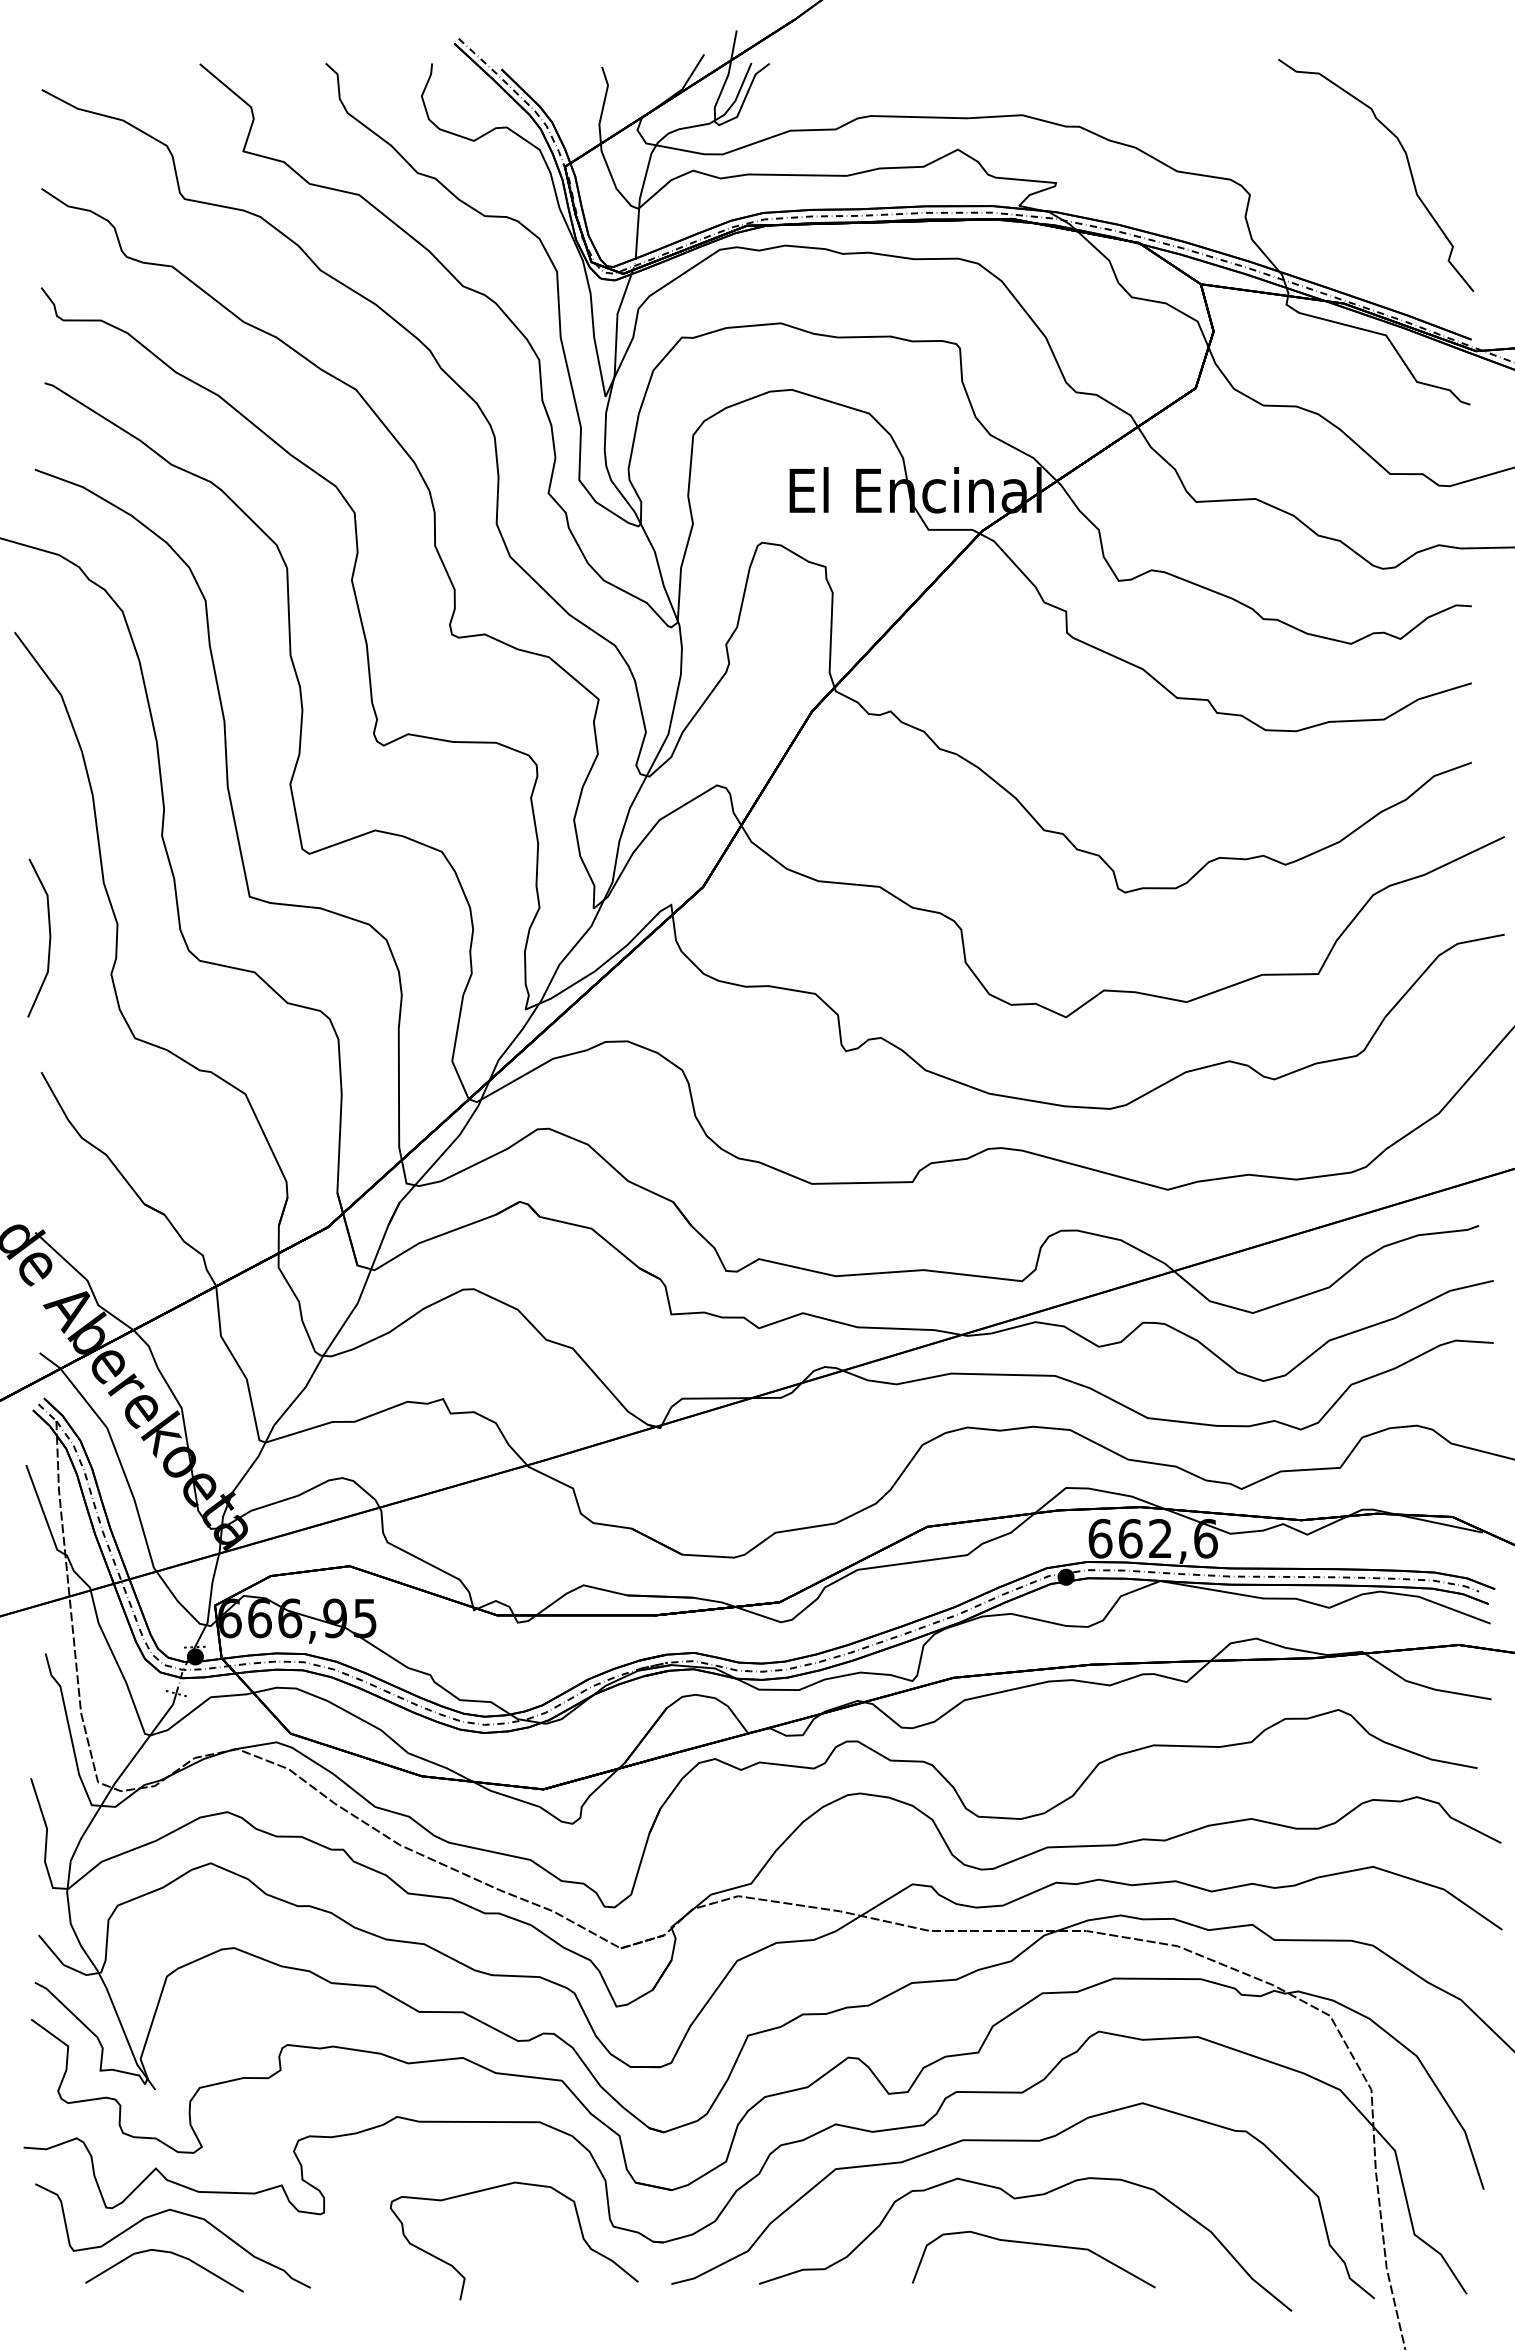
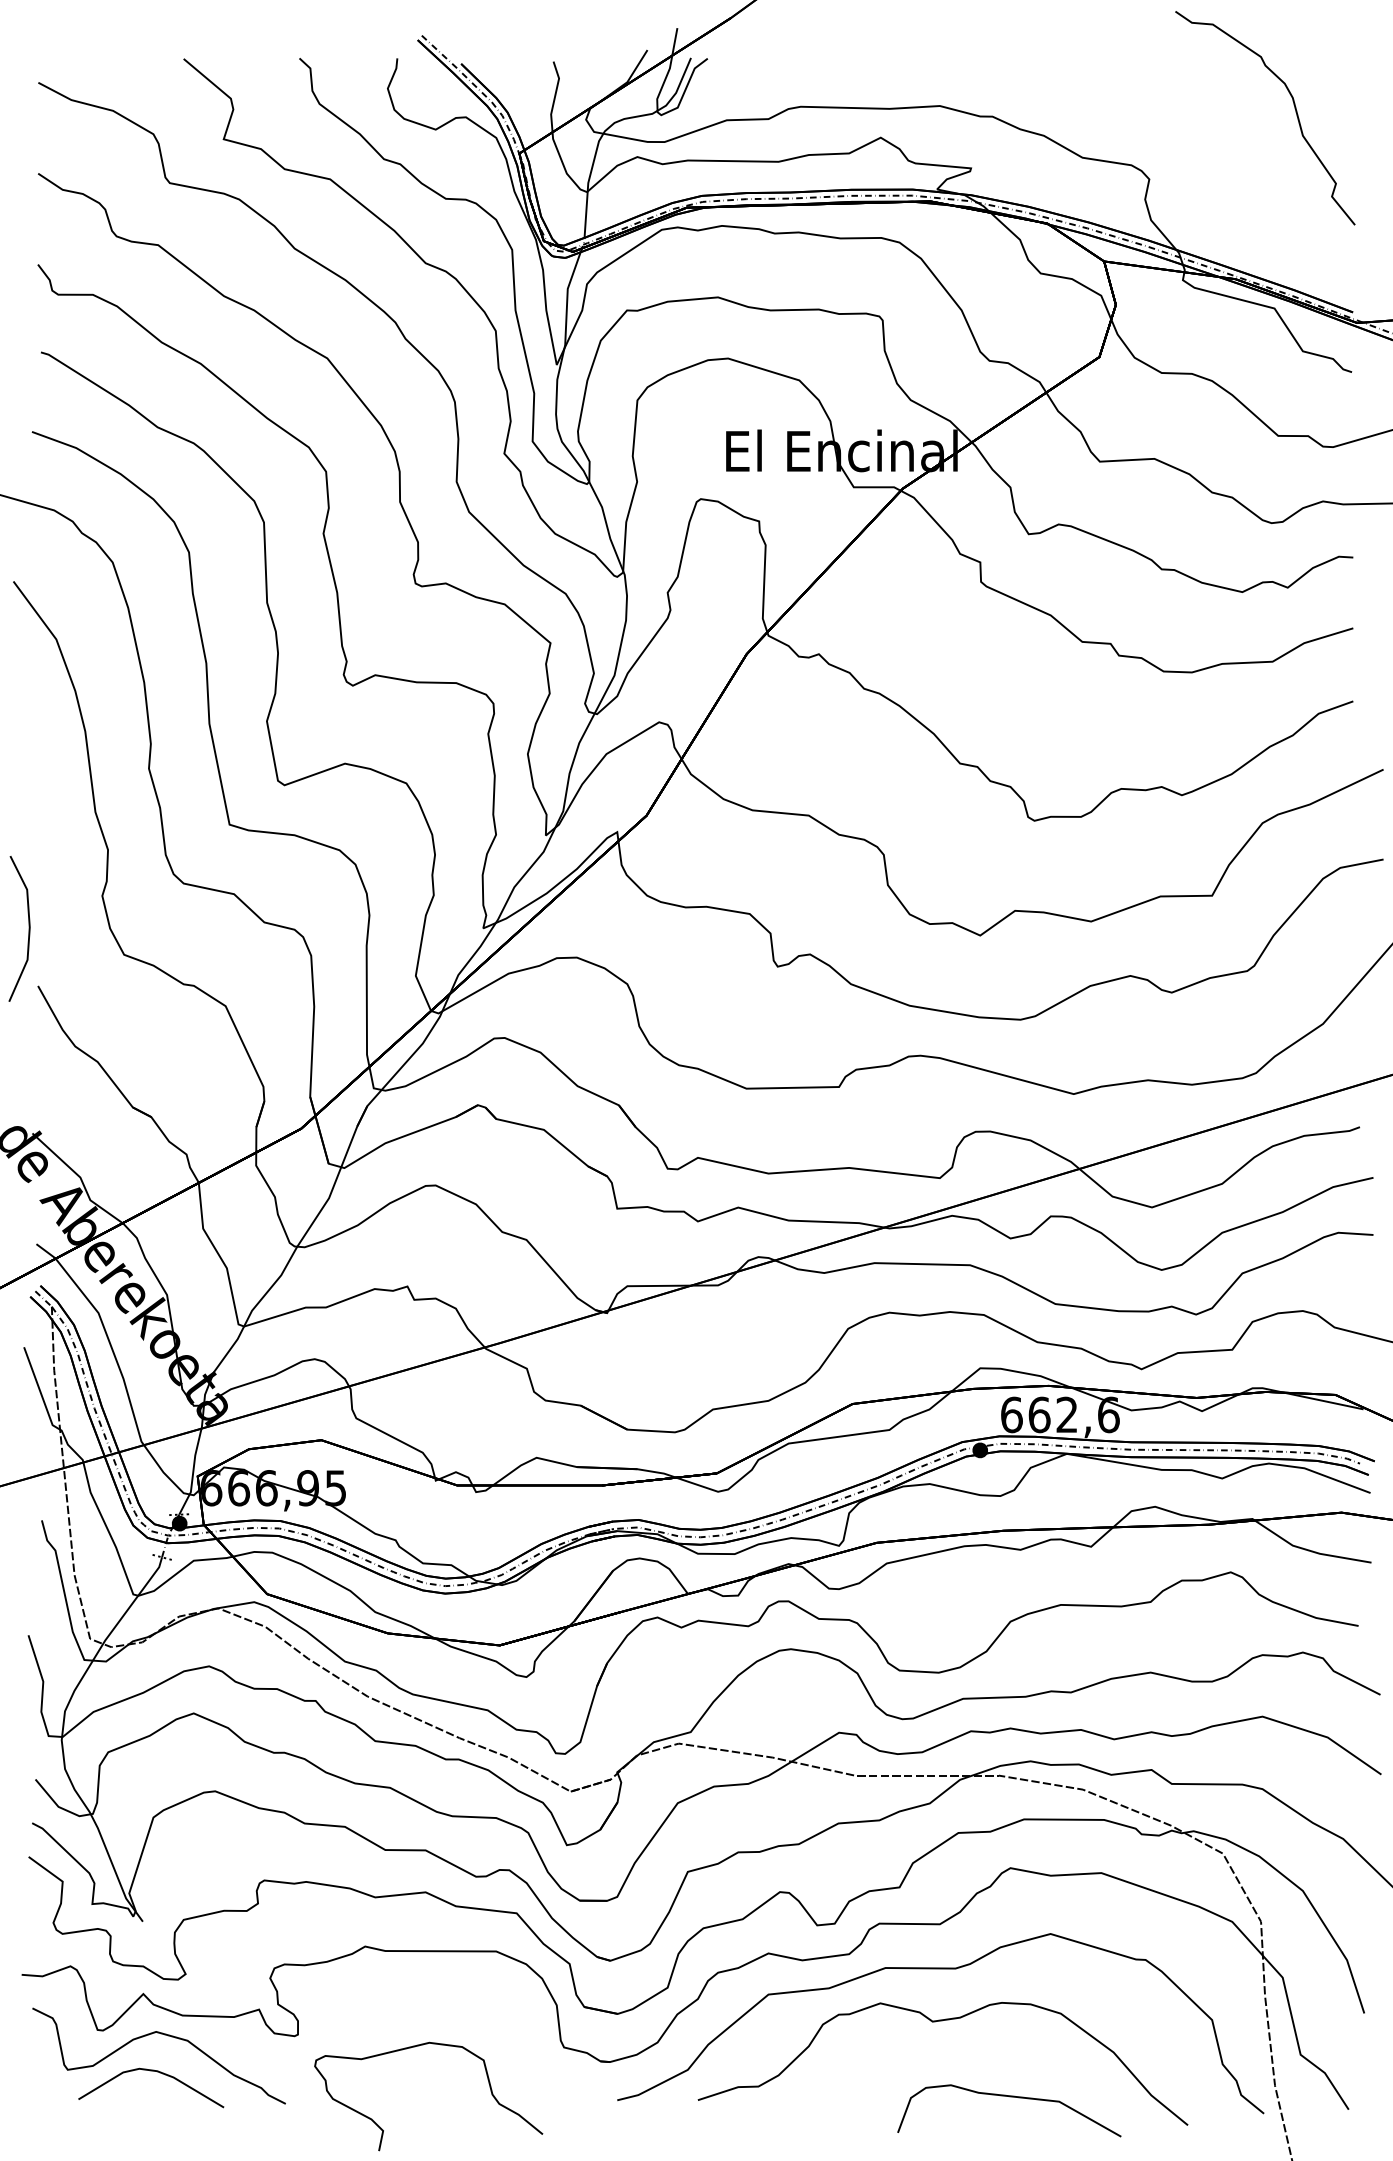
curve: (1408, 167) -> (1295, 110), moved
line: (49, 937) -> (28, 928), moved
curve: (499, 2187) -> (415, 2047), moved
curve: (1033, 2244) -> (1009, 2097), moved

